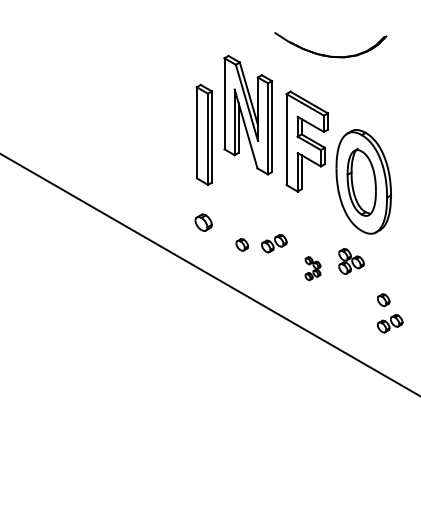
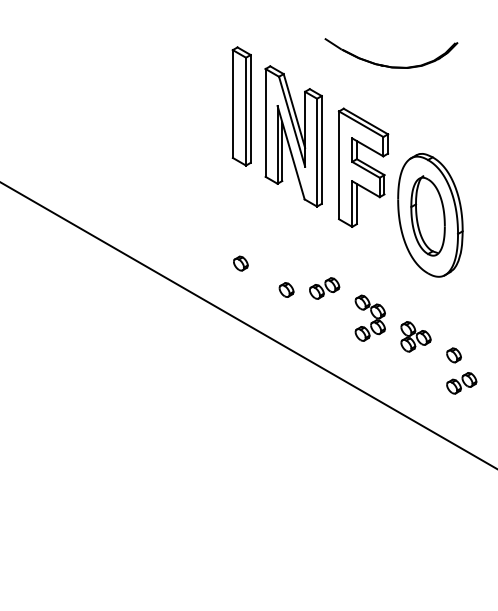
part: (204, 134) -> (241, 106), moved
part: (203, 222) -> (240, 263), size x0.71
part: (351, 261) -> (415, 336), moved
part: (312, 268) -> (369, 317), size x1.67

